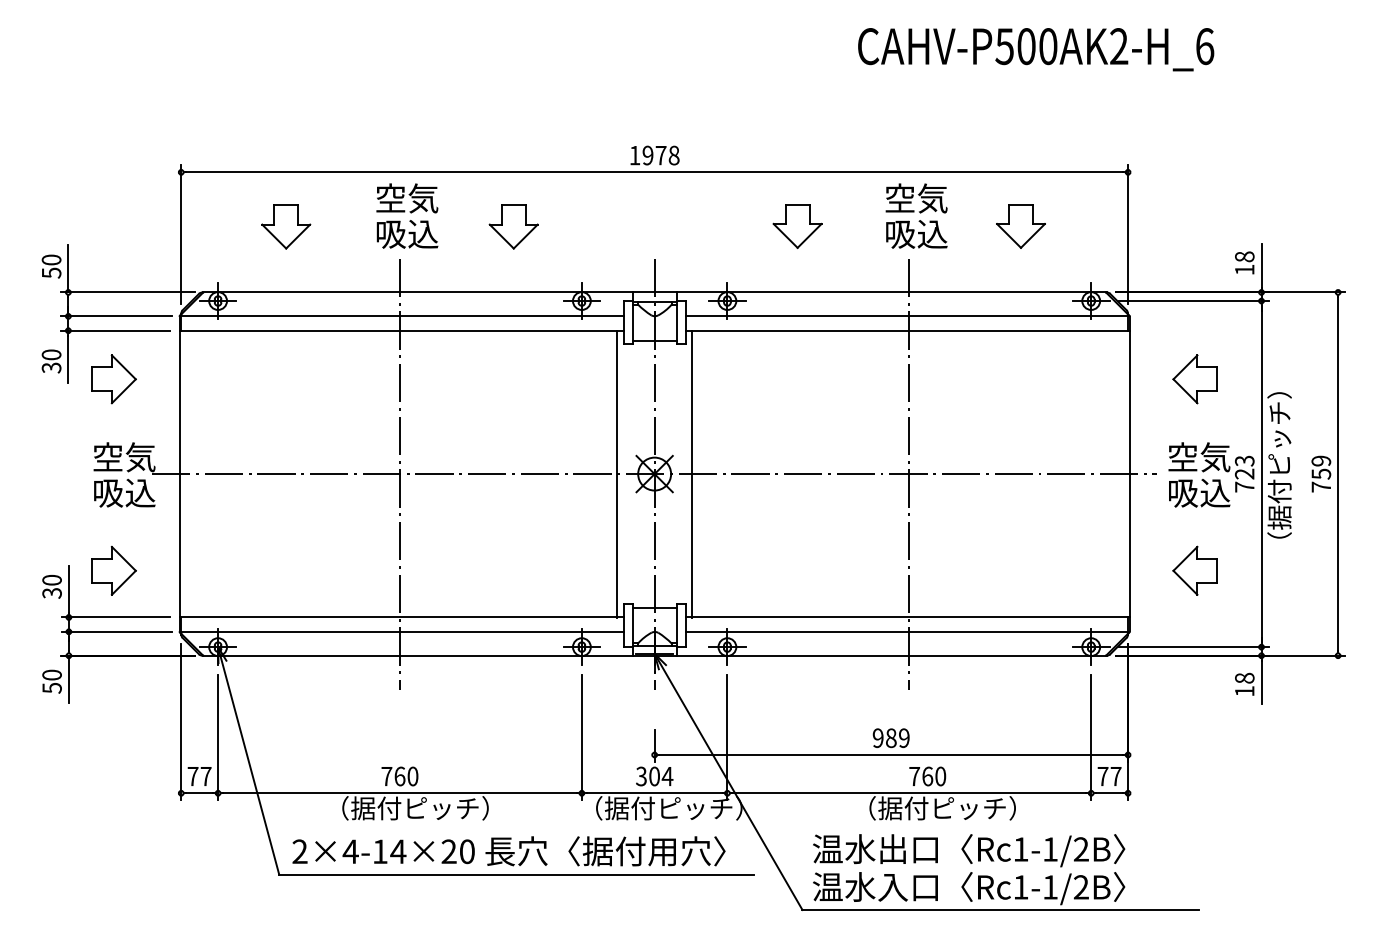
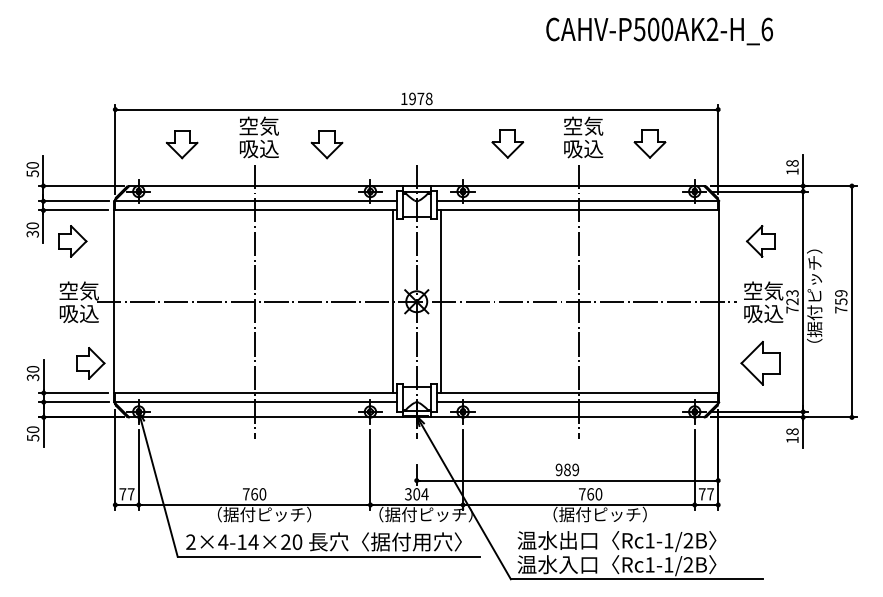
part: (113, 571) -> (90, 363), moved
part: (1194, 571) -> (760, 363), size x1.4

